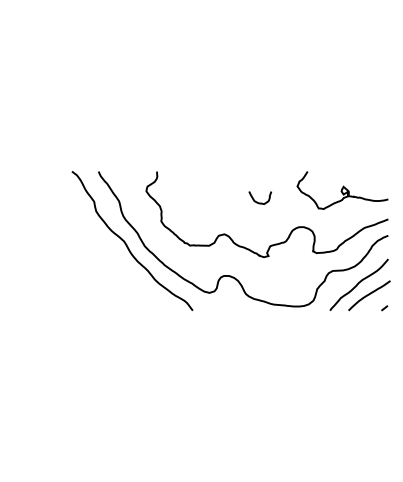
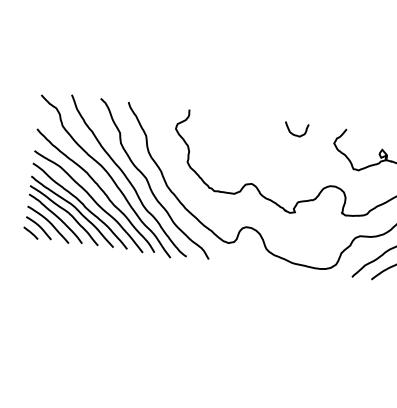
curve: (257, 201) -> (293, 133), moved
part: (92, 242) -> (112, 175), added

